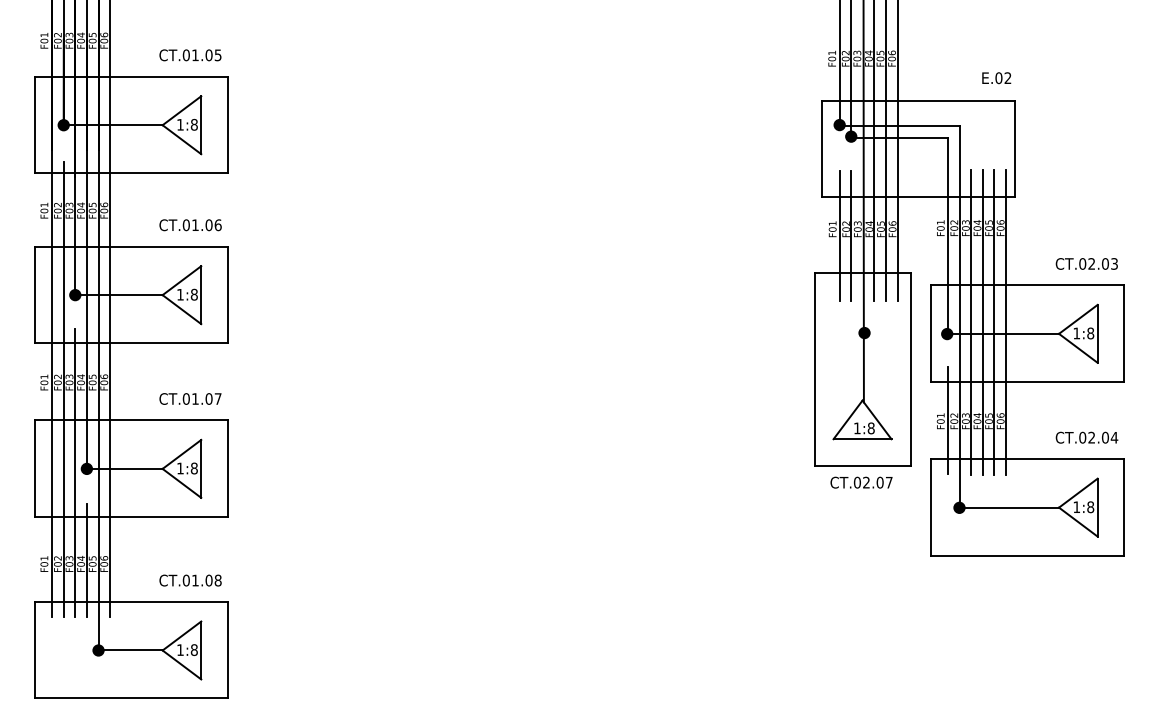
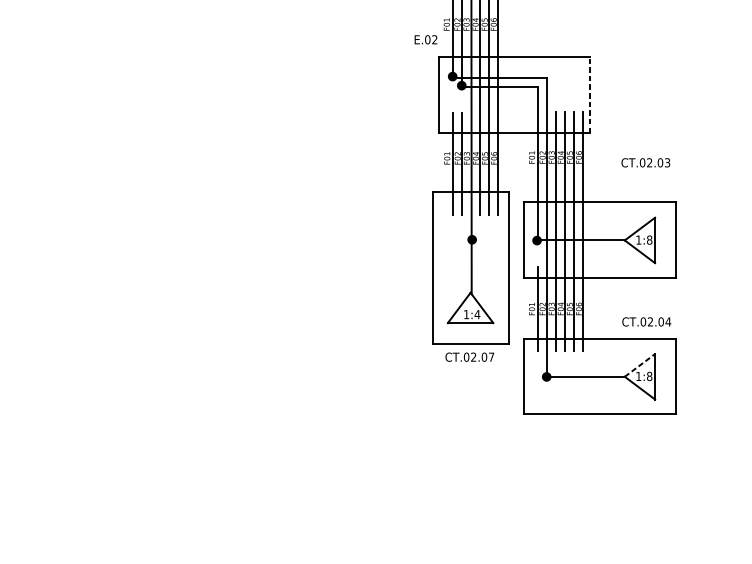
text: (996, 78) -> (425, 40), moved
line: (1014, 148) -> (589, 94), solid -> dashed
text: (1086, 263) -> (645, 162), moved
text: (870, 428) -> (476, 314), 1:8 -> 1:4
line: (1078, 492) -> (640, 364), solid -> dashed

